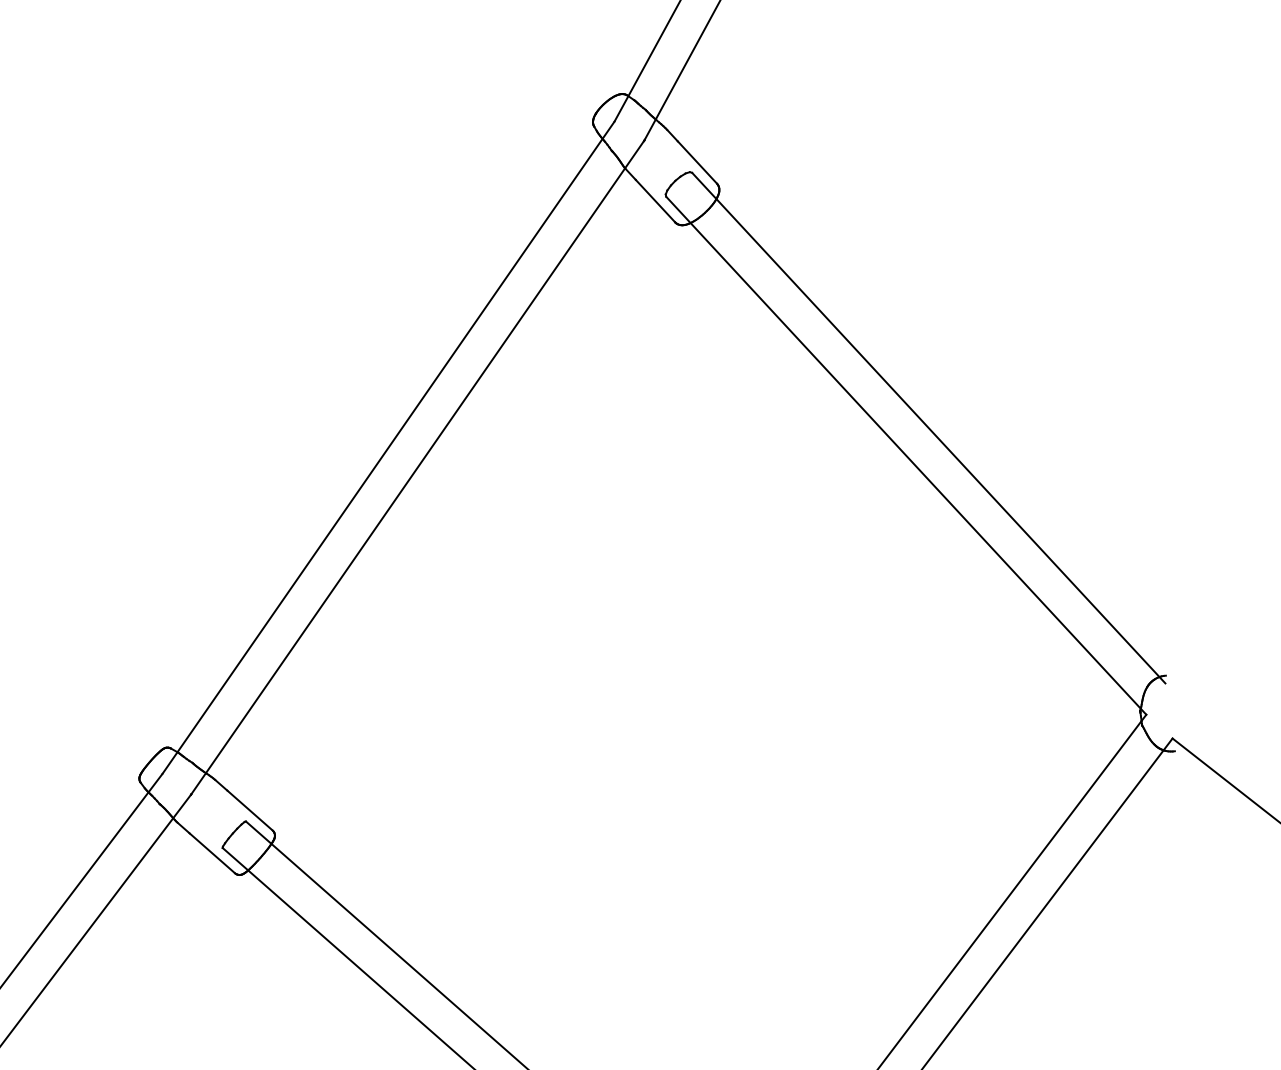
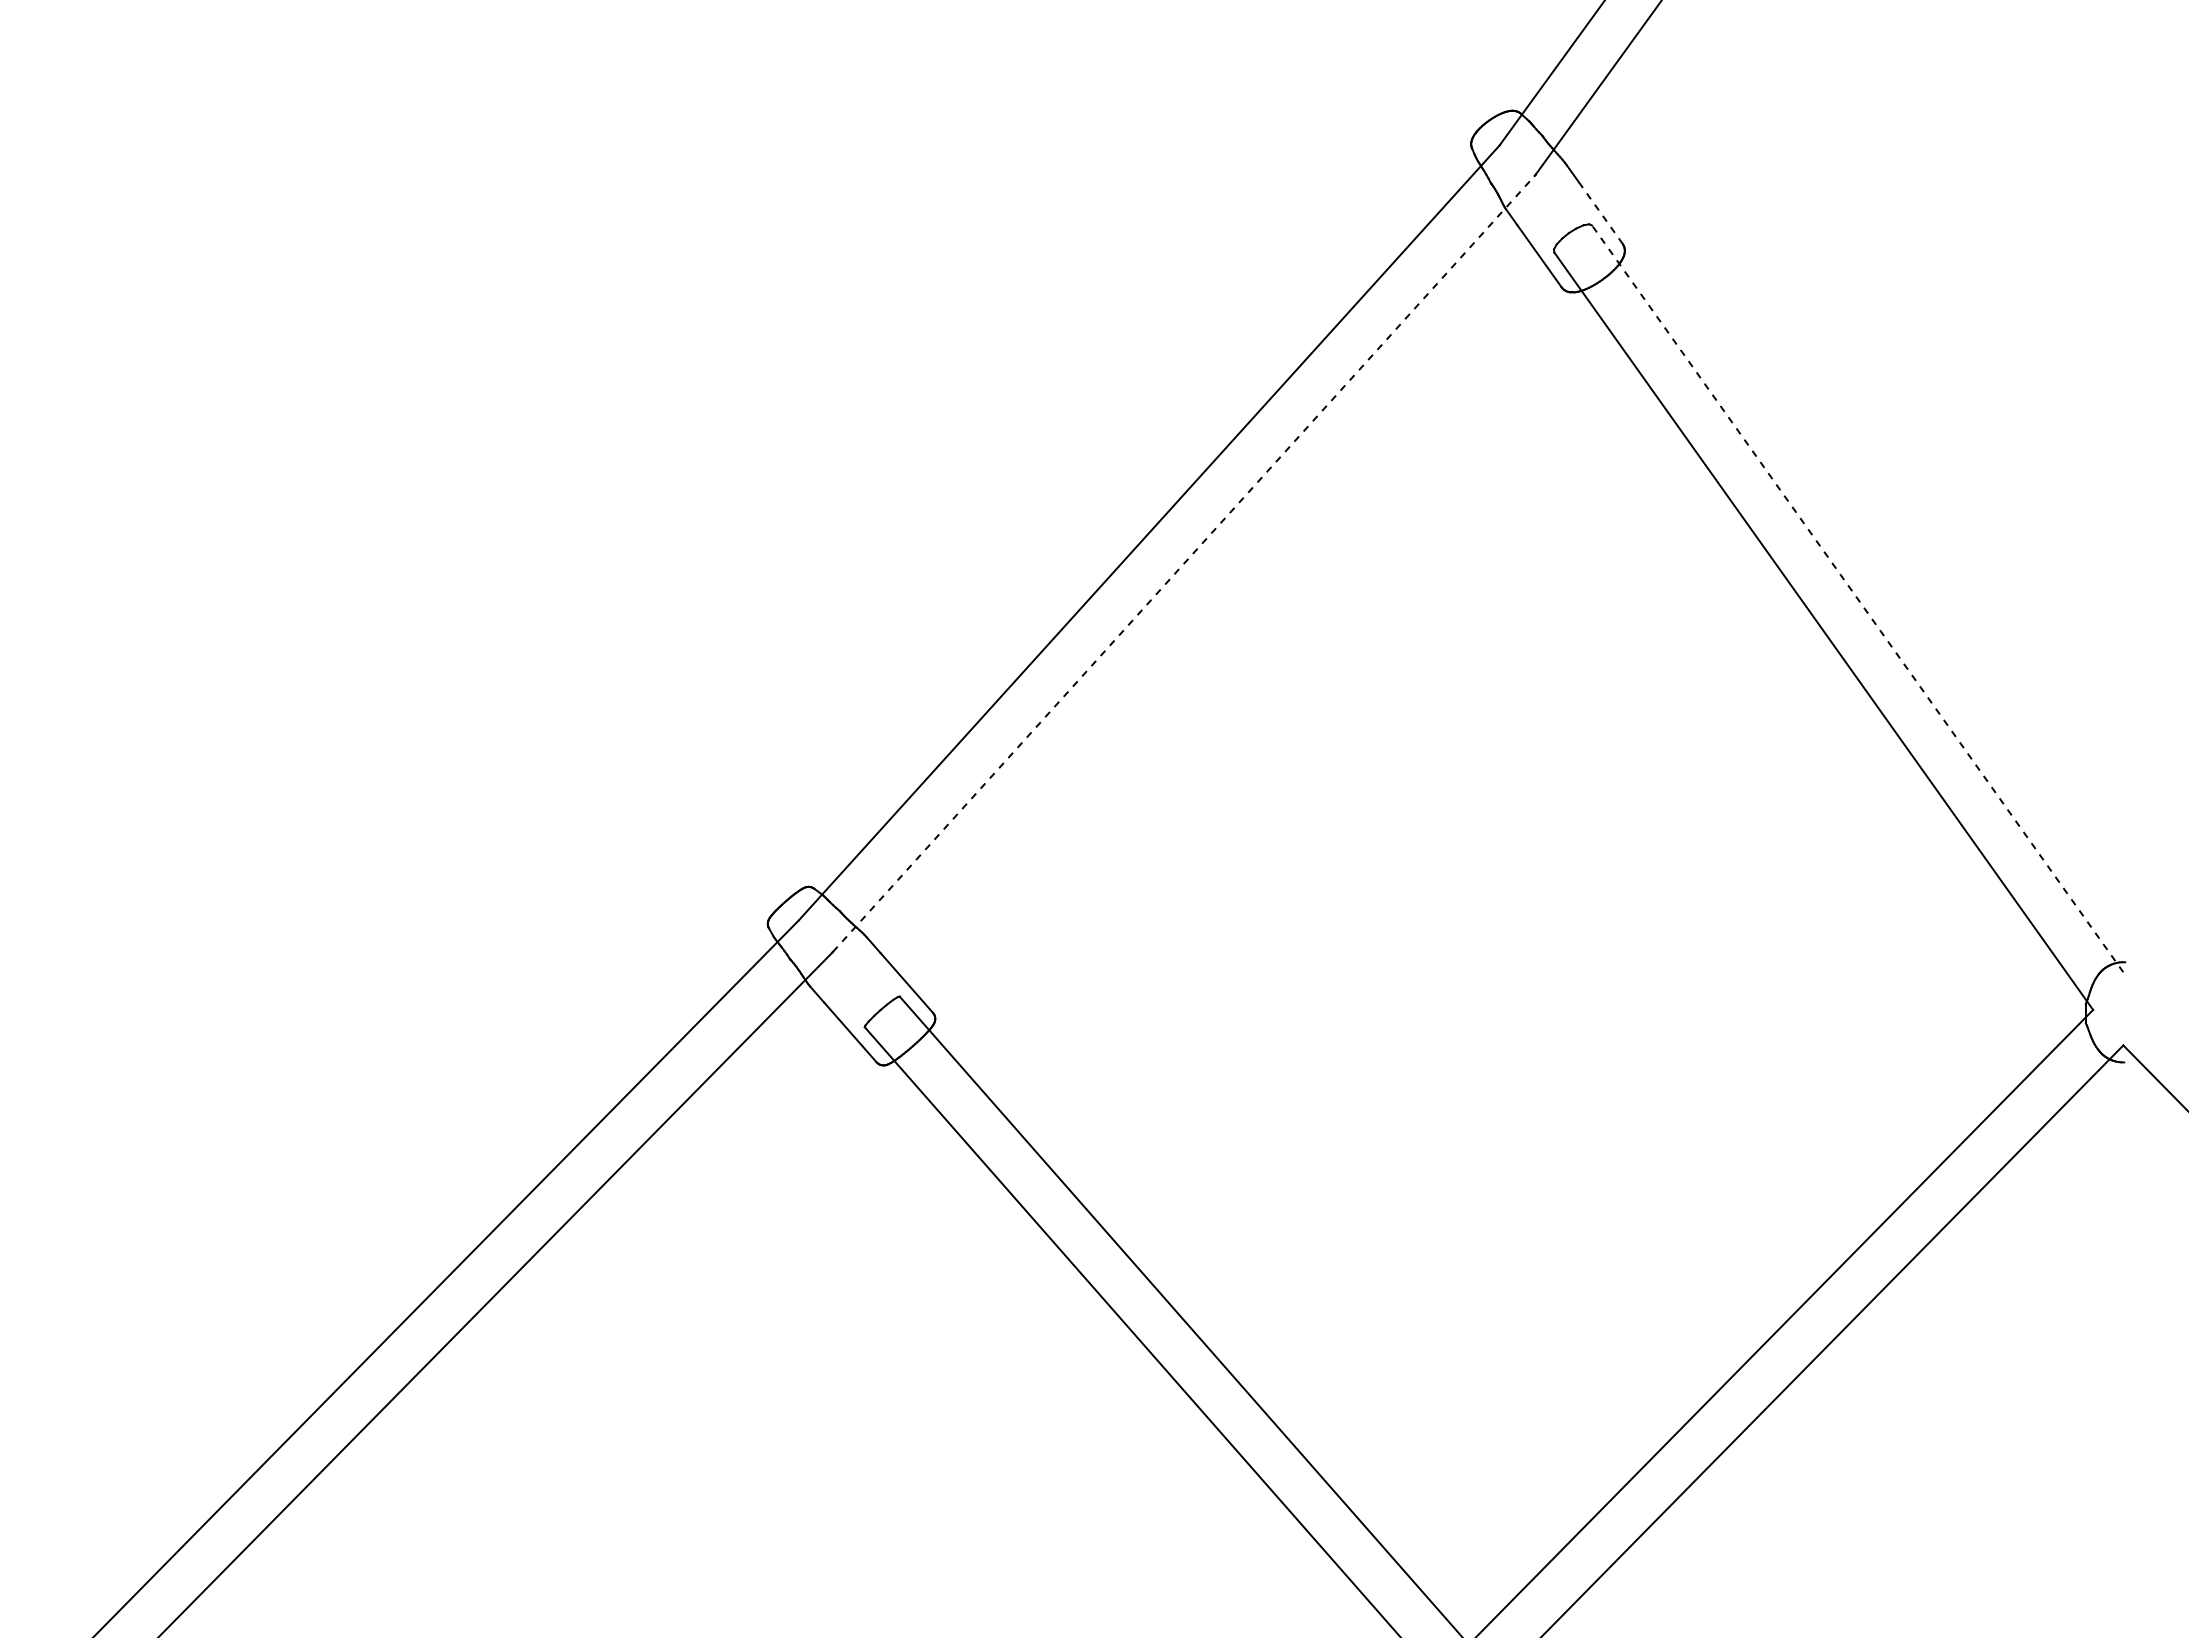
line: (697, 162) -> (1600, 212), solid -> dashed
line: (928, 427) -> (1857, 598), solid -> dashed
line: (417, 467) -> (1183, 563), solid -> dashed

